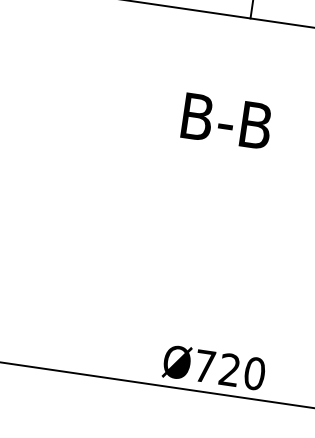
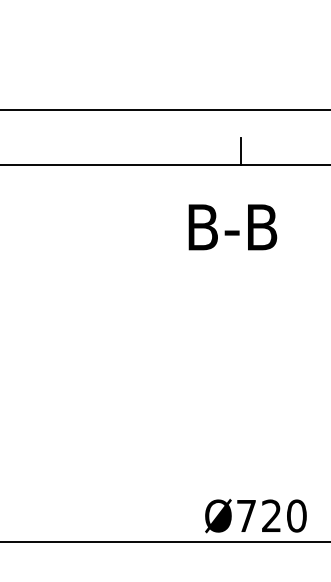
text: (226, 121) -> (232, 227), moved

